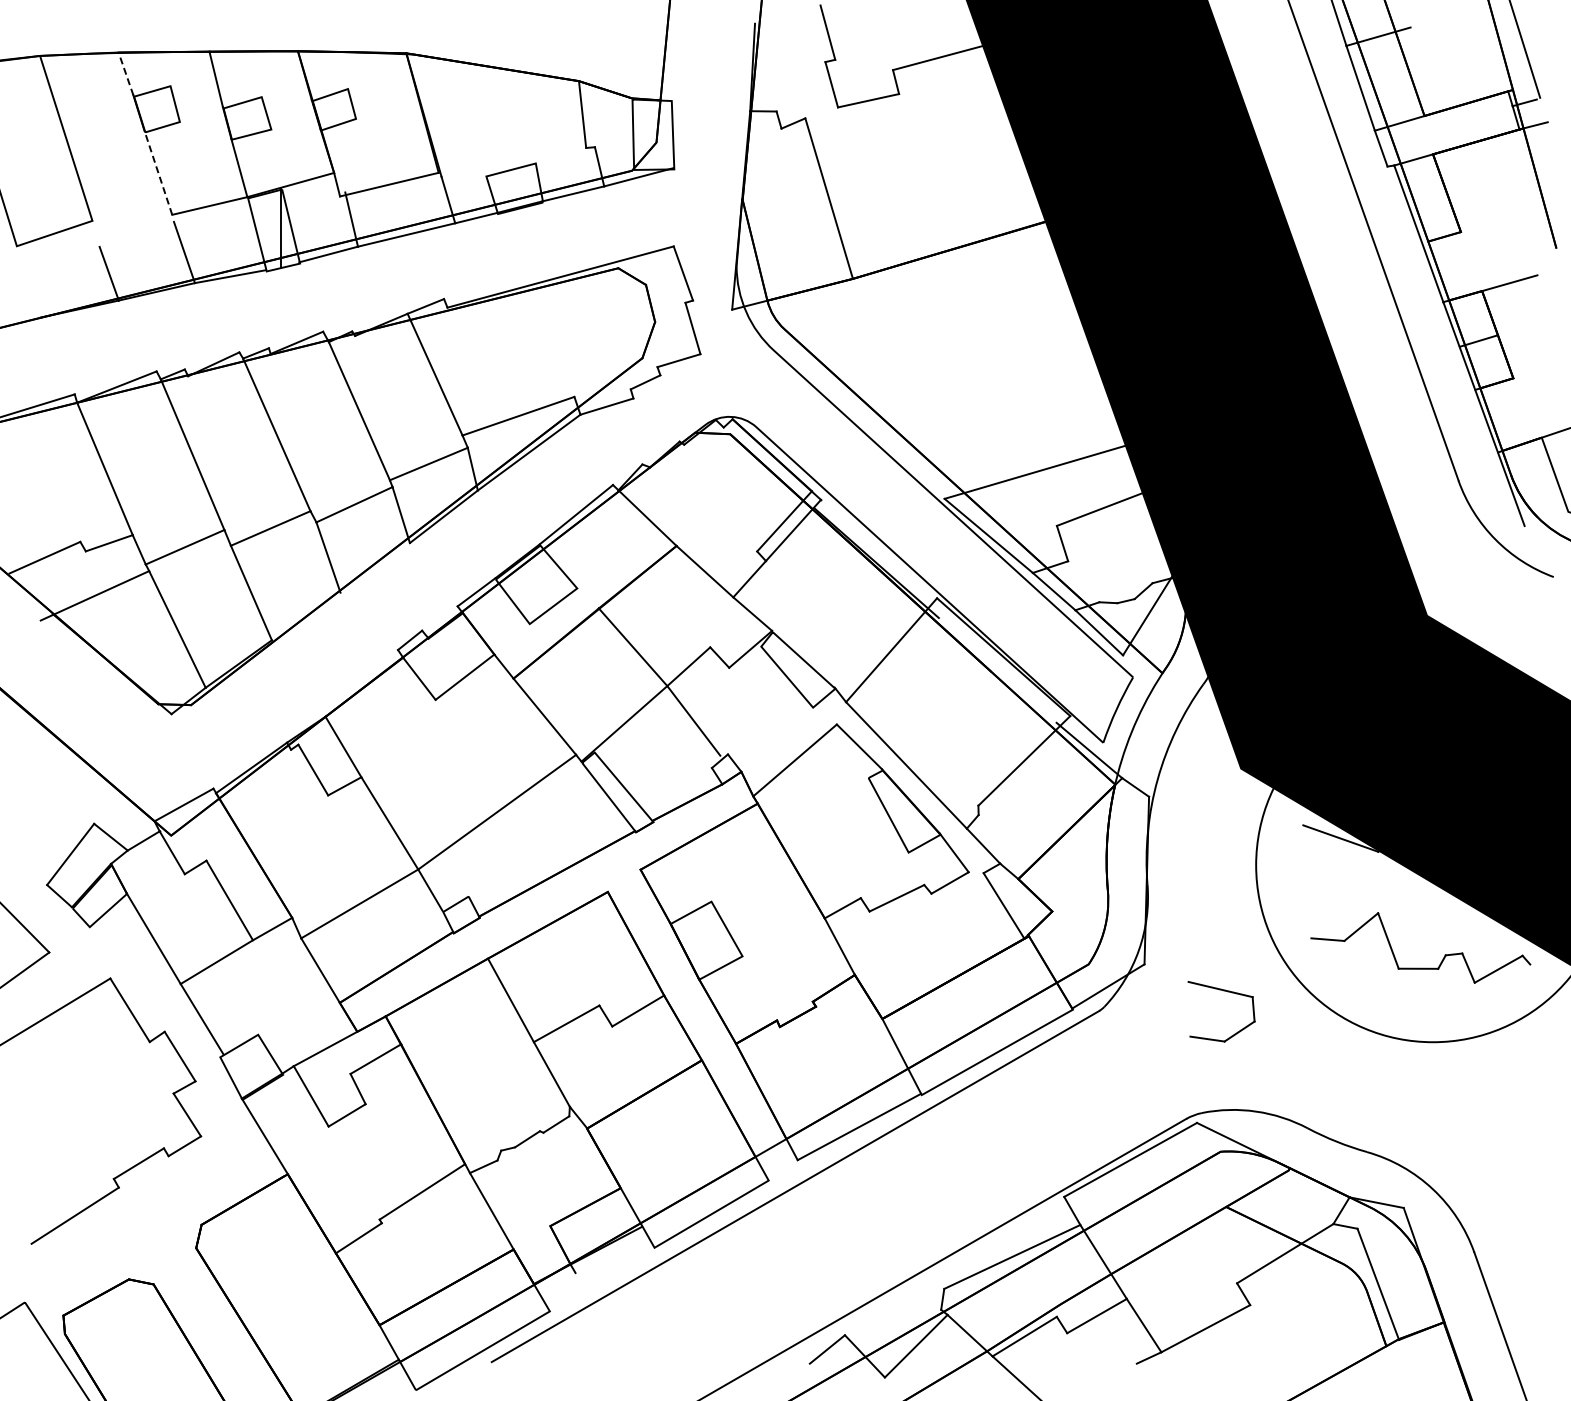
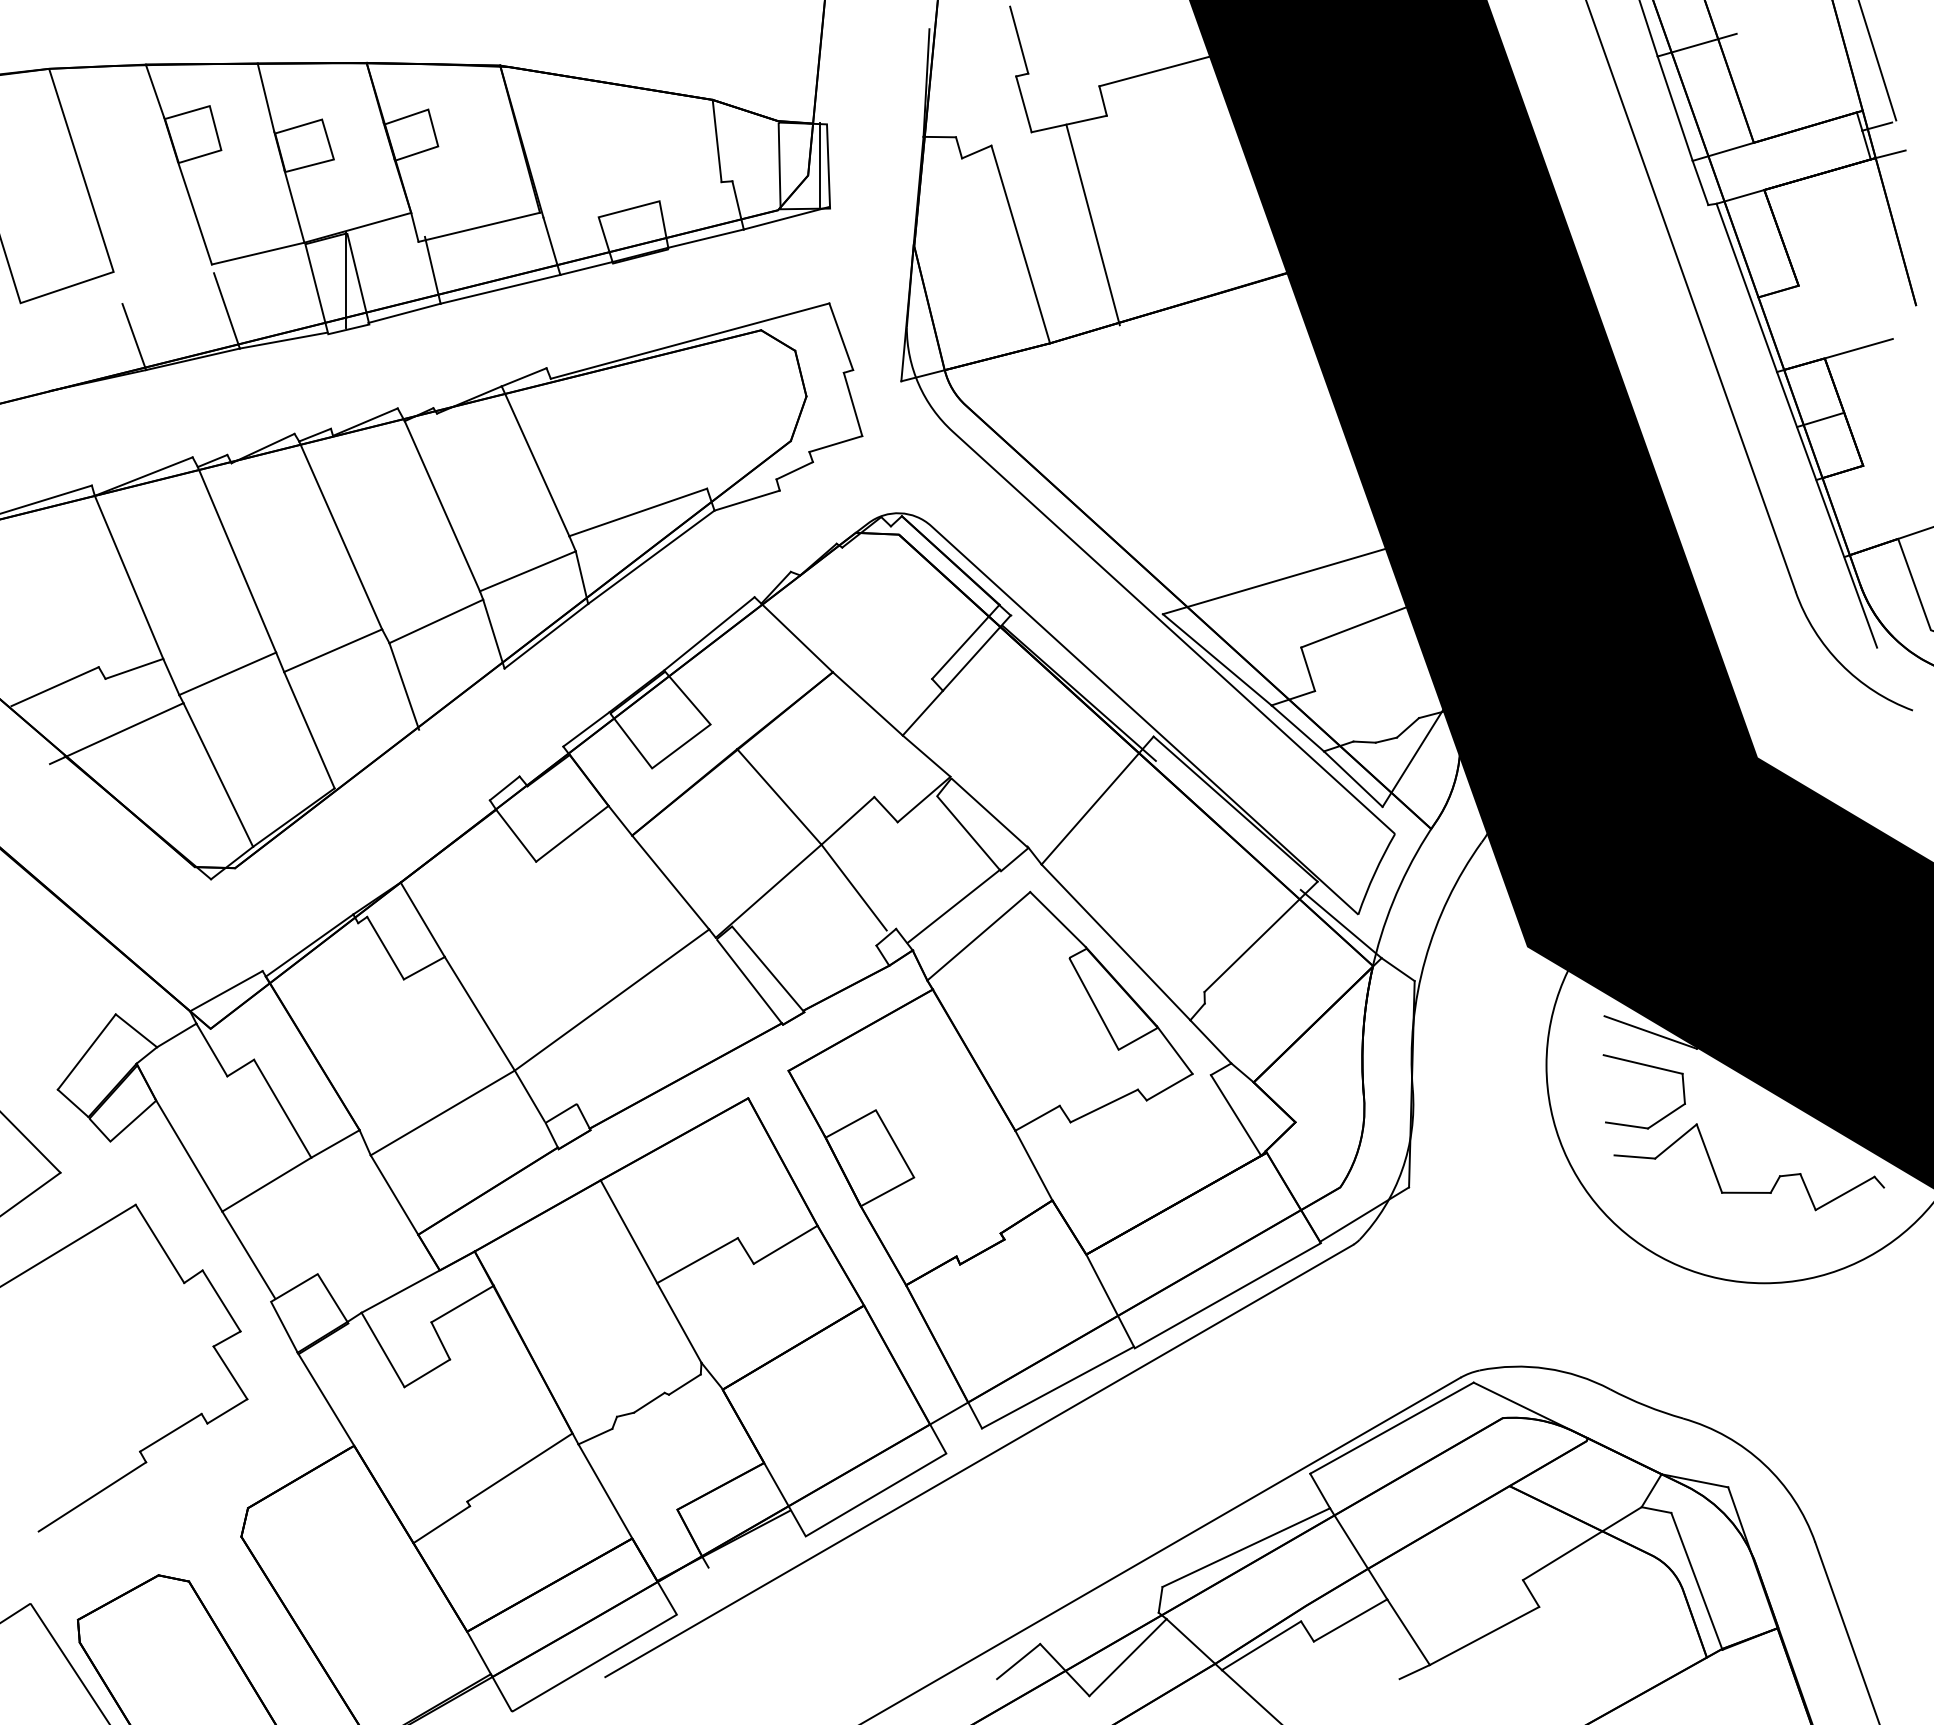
line: (126, 73) -> (155, 90), dashed -> solid
line: (665, 133) -> (819, 164), added
line: (158, 172) -> (194, 212), dashed -> solid
line: (887, 182) -> (1092, 224), added
line: (774, 735) -> (953, 905), added
part: (1227, 992) -> (1651, 1068), moved

